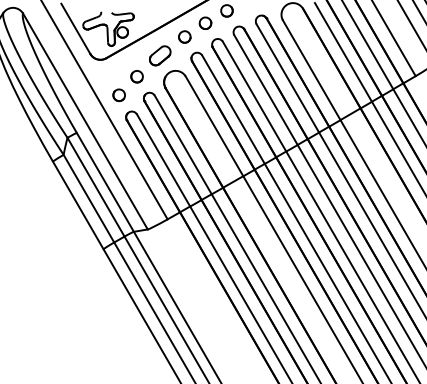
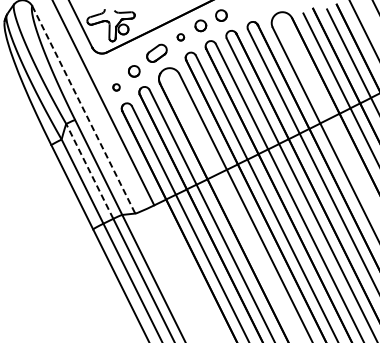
part: (184, 36) -> (180, 36), size x0.6
part: (118, 94) -> (116, 86), size x0.6
line: (85, 121) -> (83, 109), solid -> dashed
line: (95, 186) -> (89, 170), solid -> dashed

